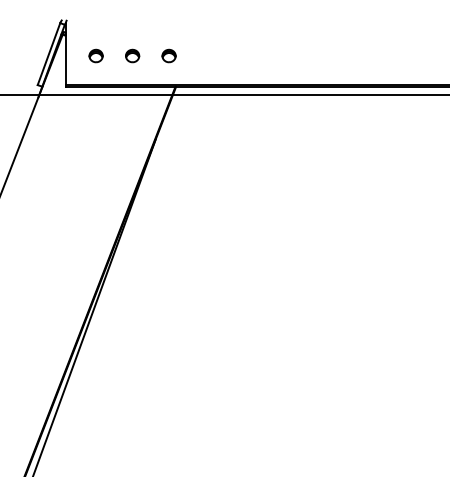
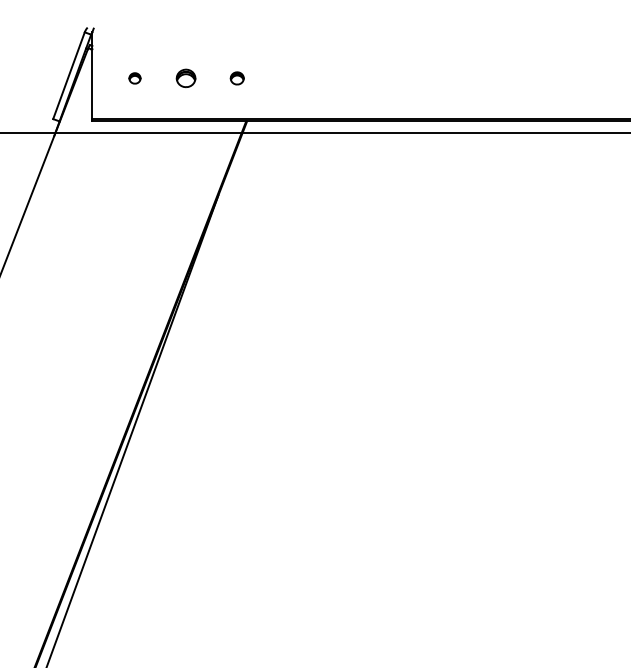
part: (95, 56) -> (134, 78), size x0.6
part: (169, 56) -> (237, 78), size x0.7

